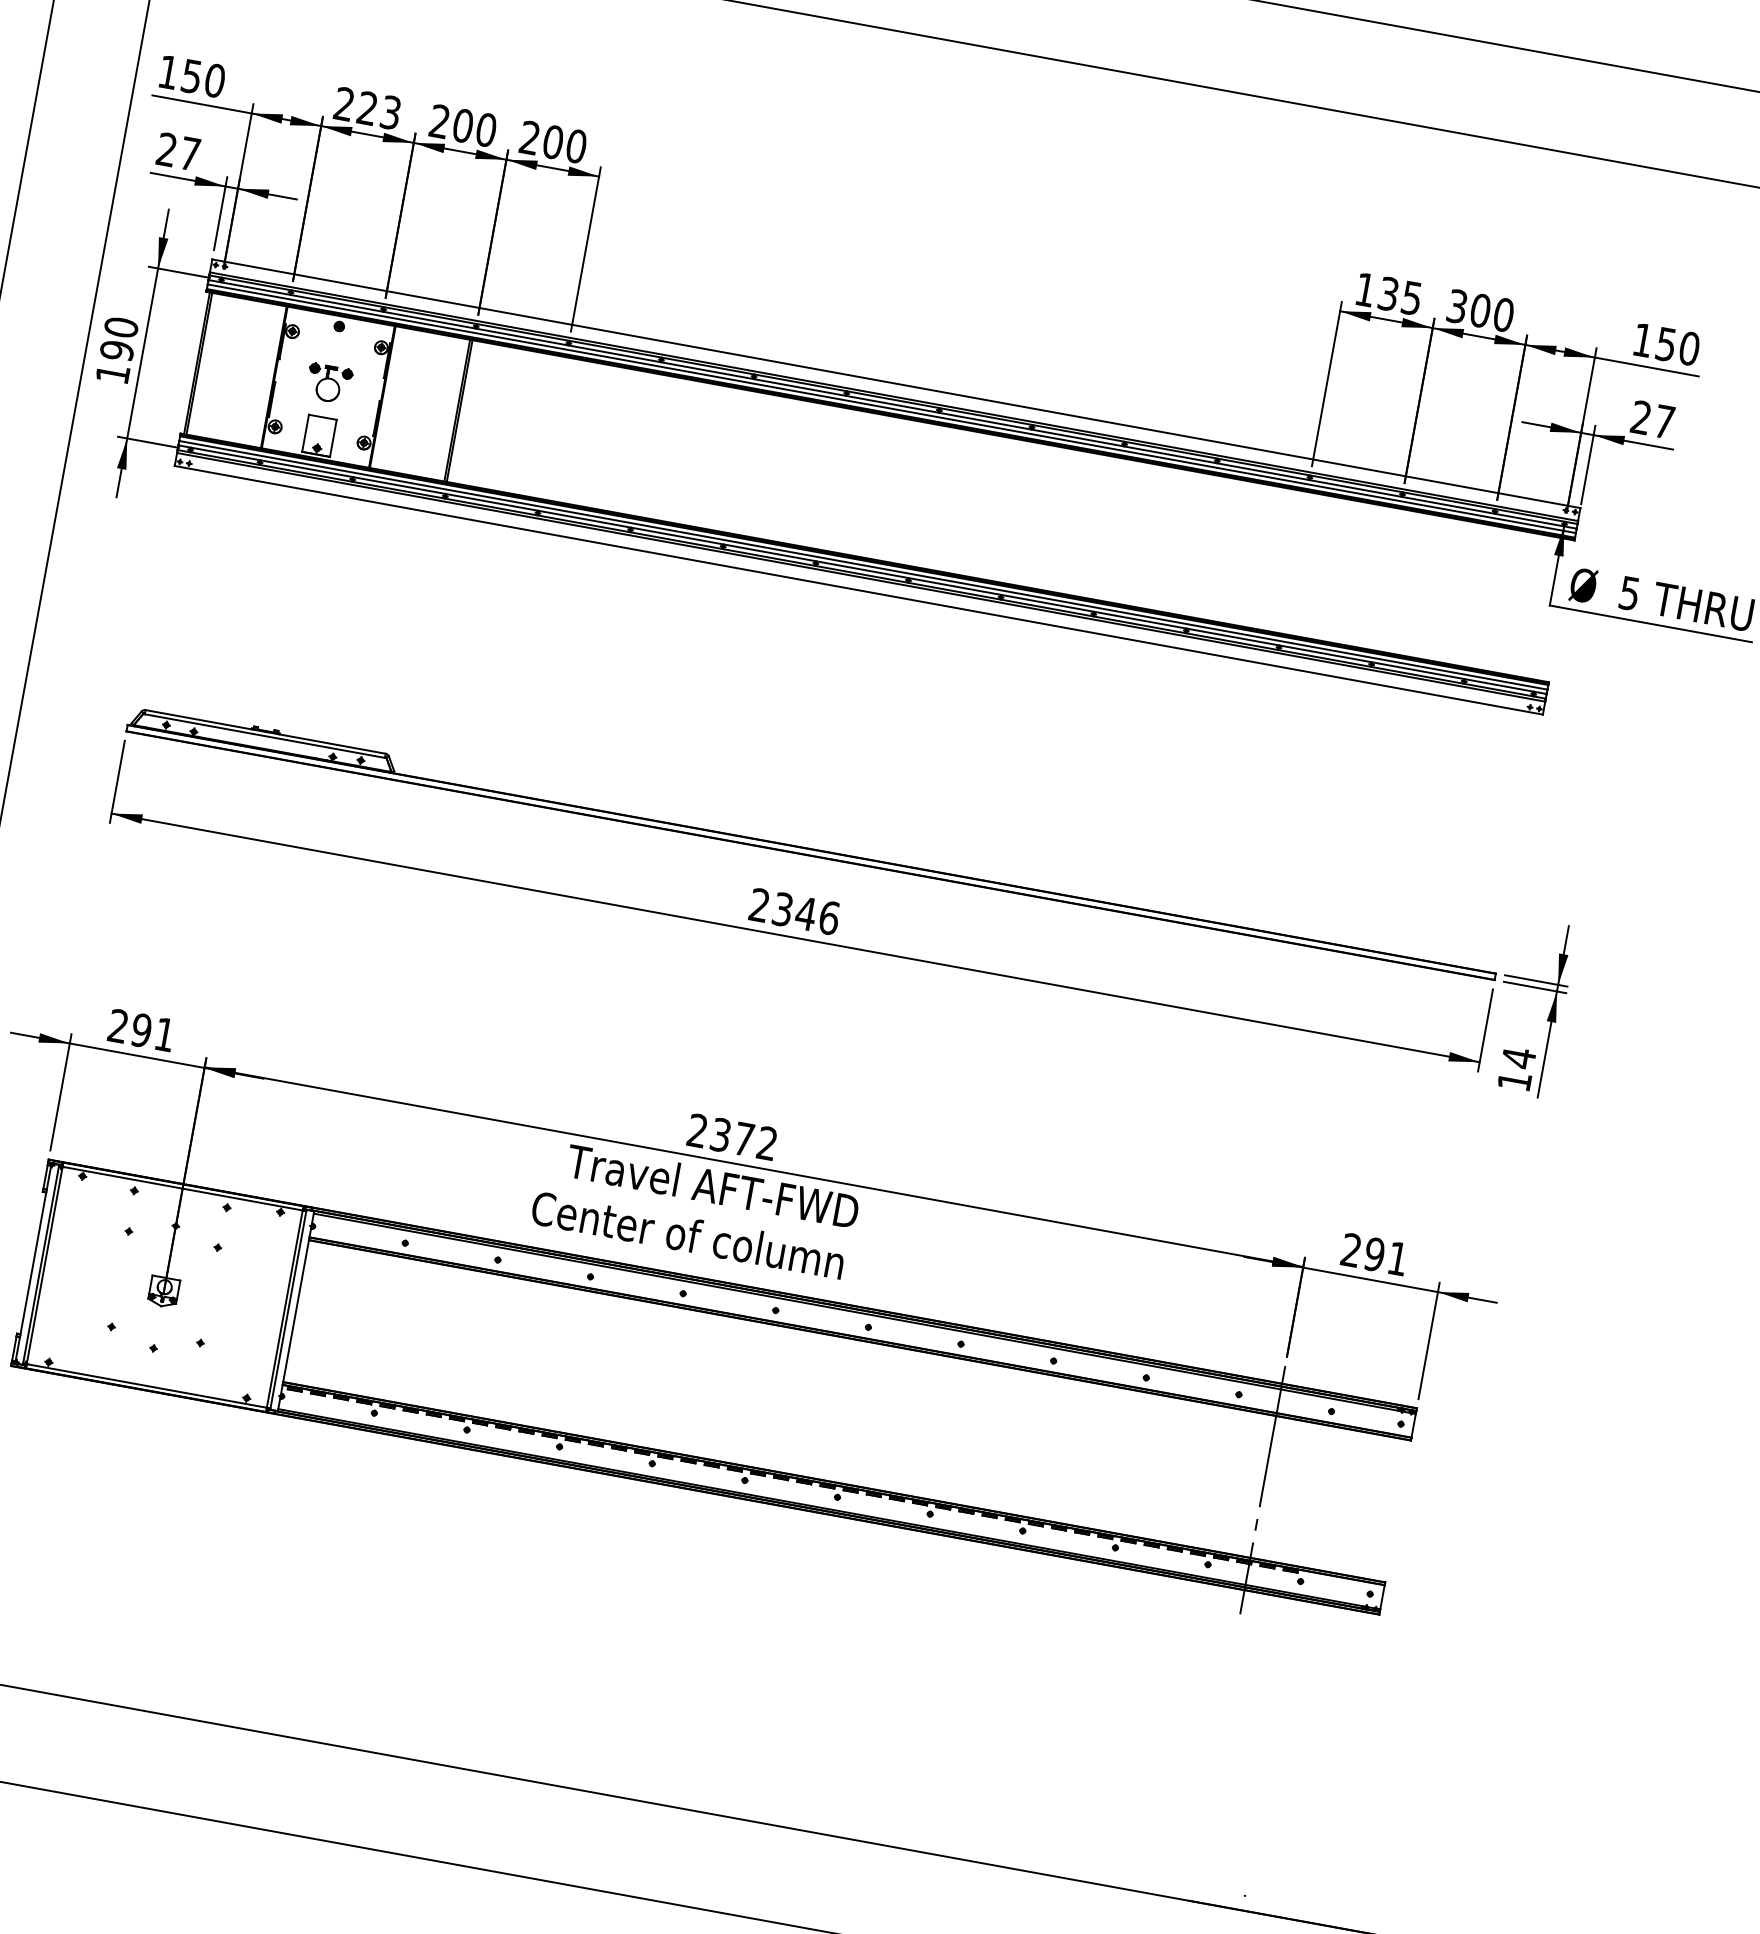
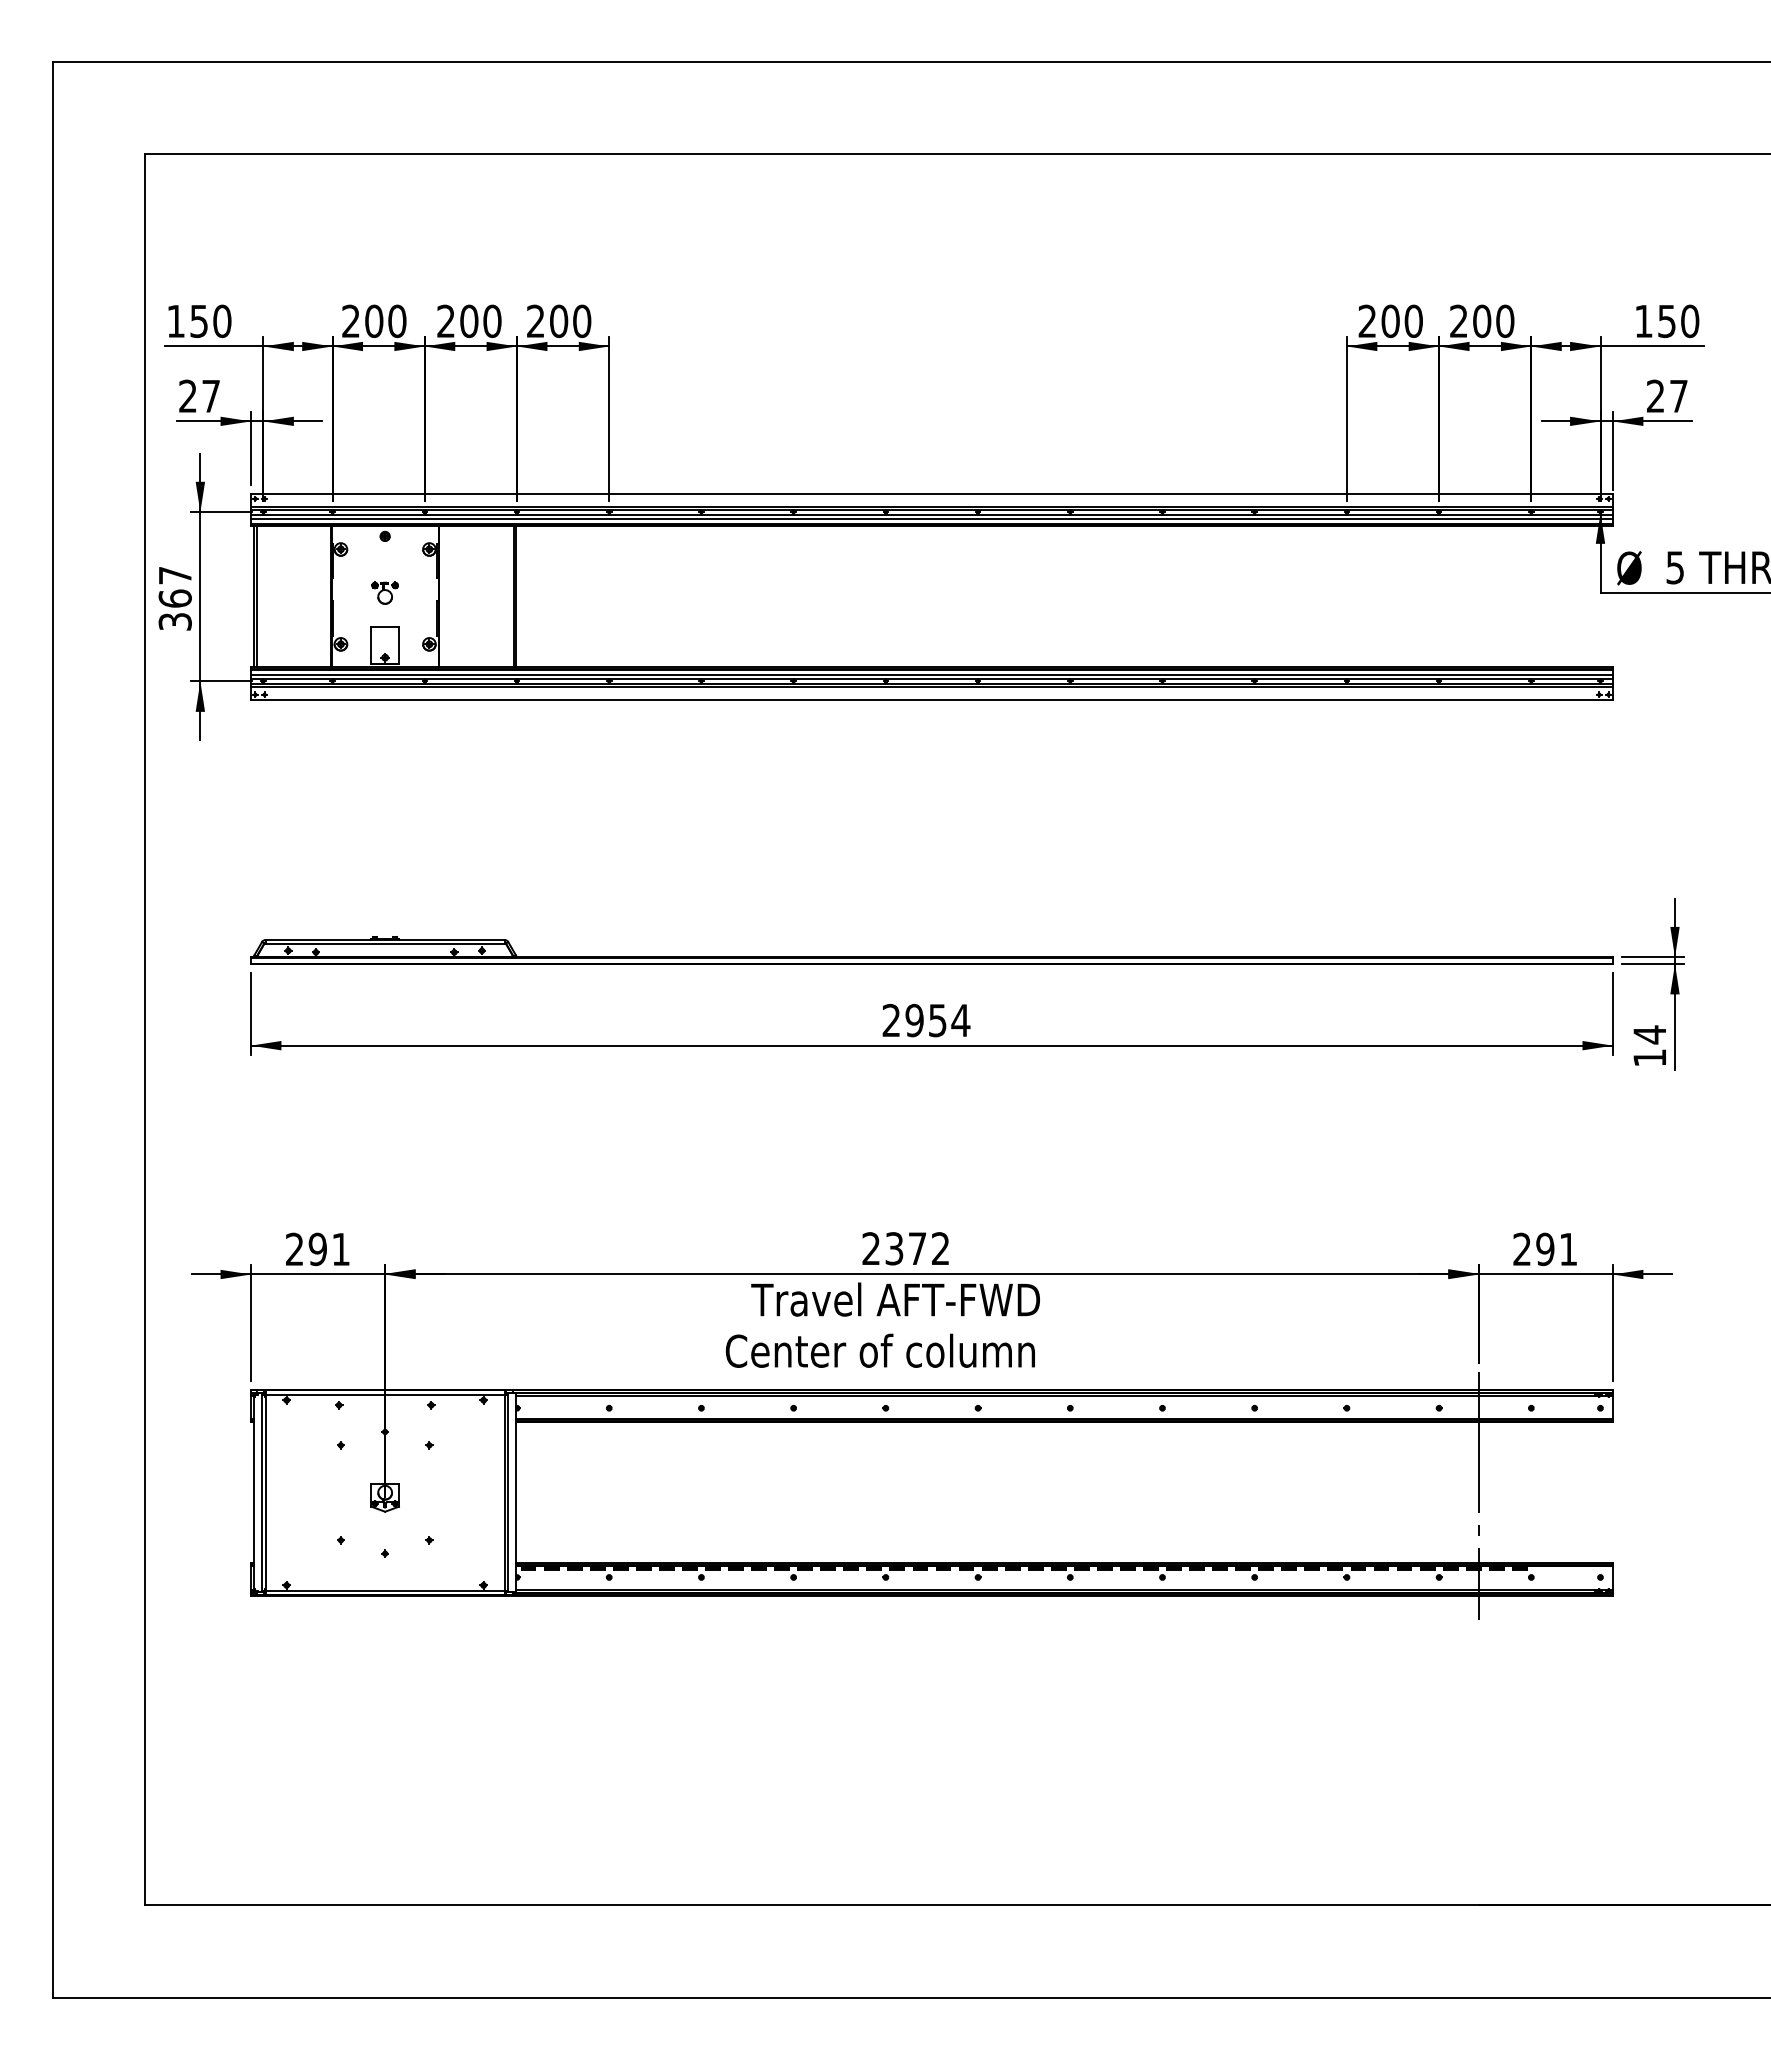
text: (378, 110) -> (385, 321), 223 -> 200
text: (1388, 293) -> (1390, 320), 135 -> 200
text: (1456, 306) -> (1458, 321), 300 -> 200
text: (116, 350) -> (174, 598), 190 -> 367
part: (328, 382) -> (384, 592), size x0.62
text: (805, 913) -> (937, 1020), 2346 -> 2954

